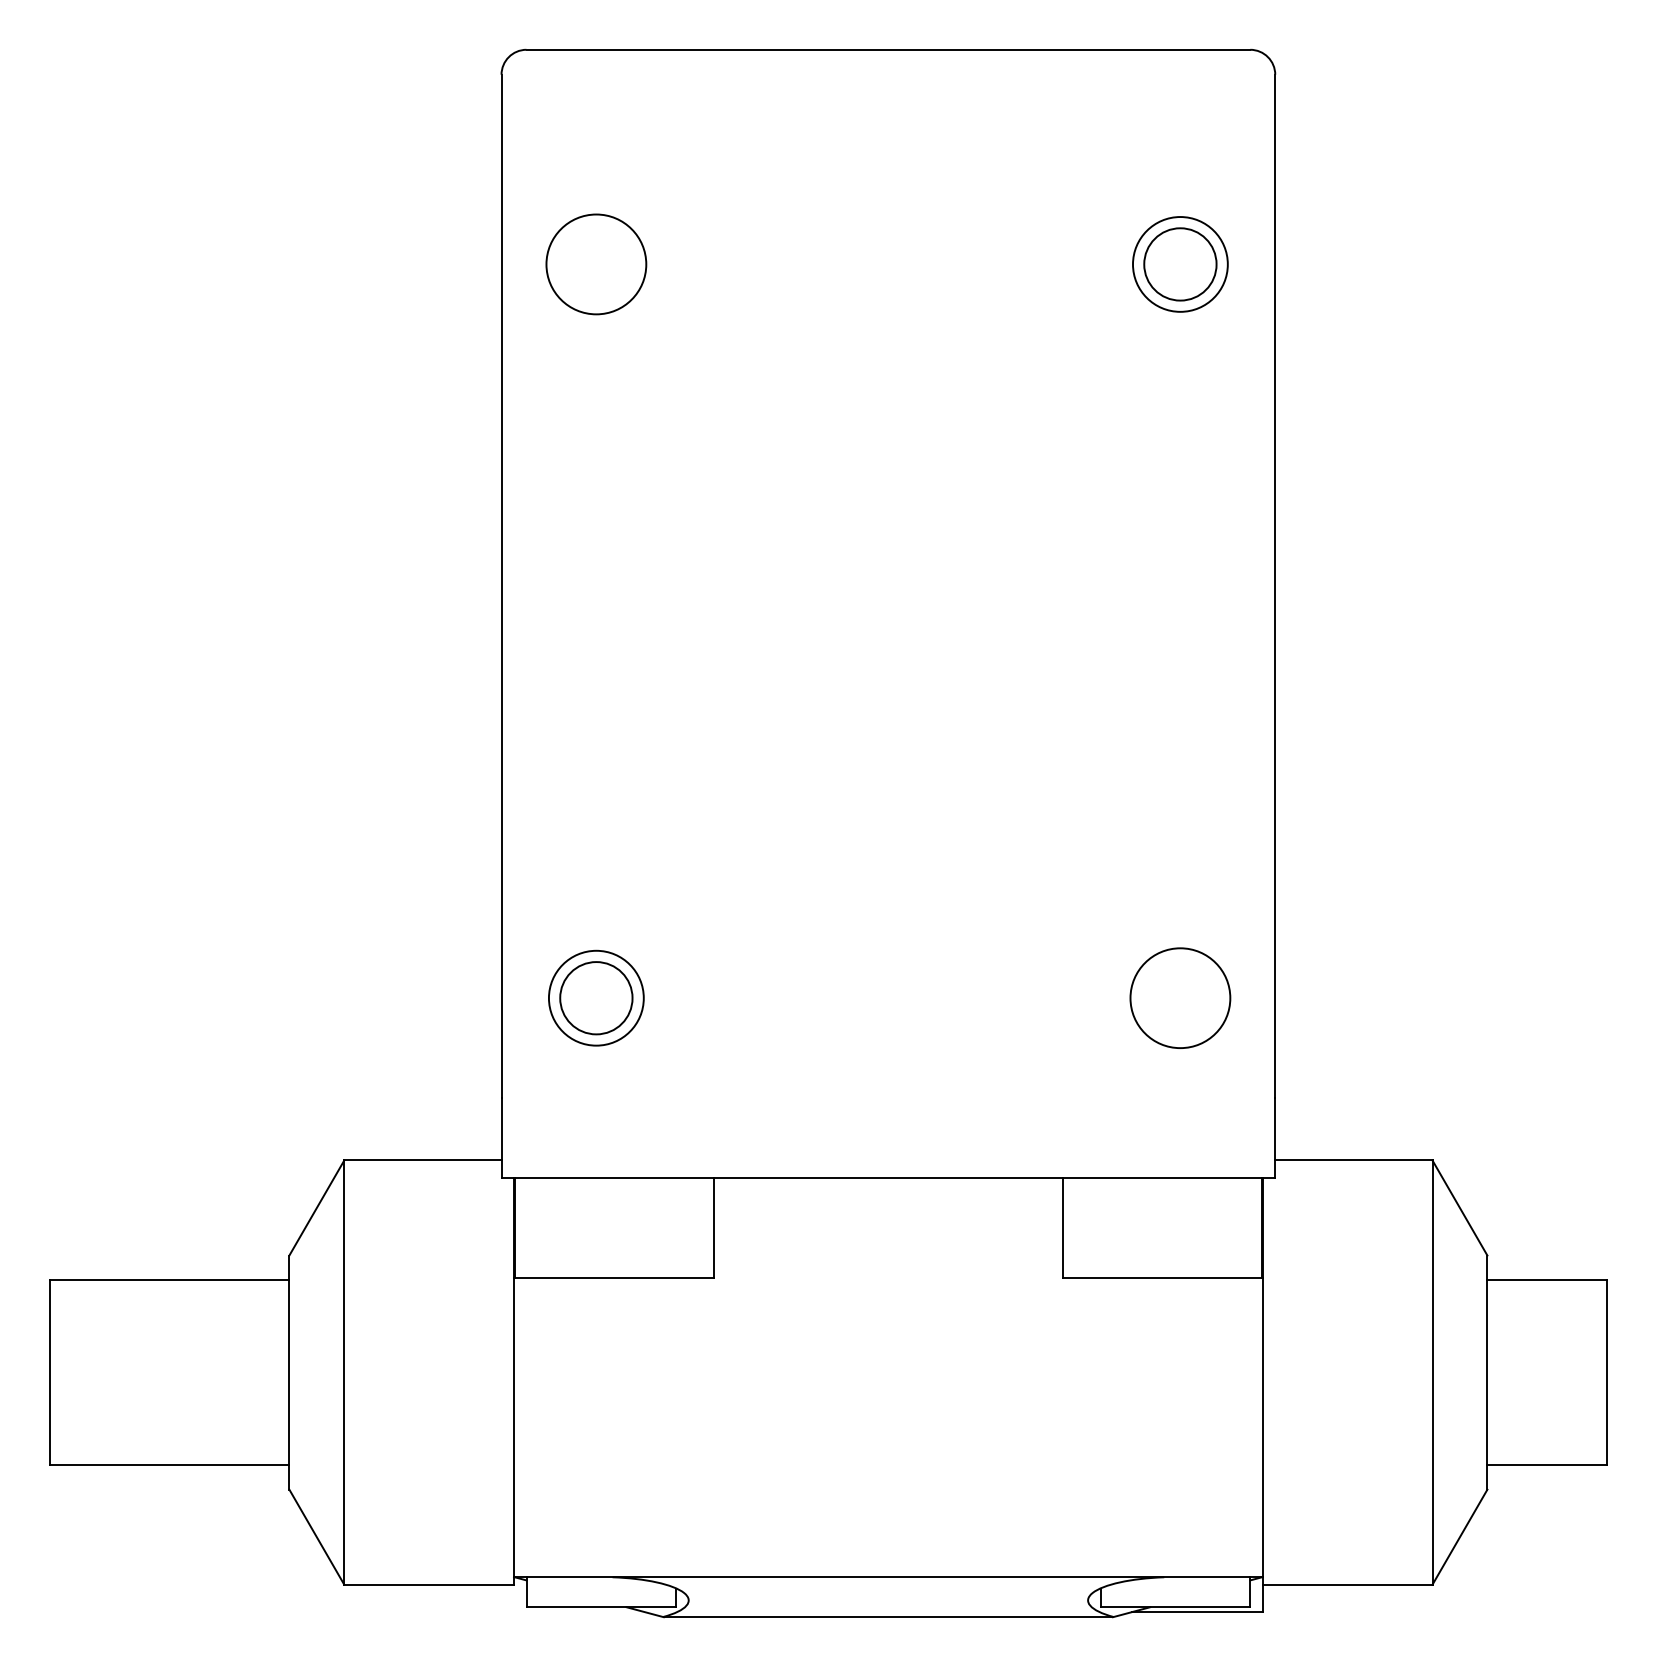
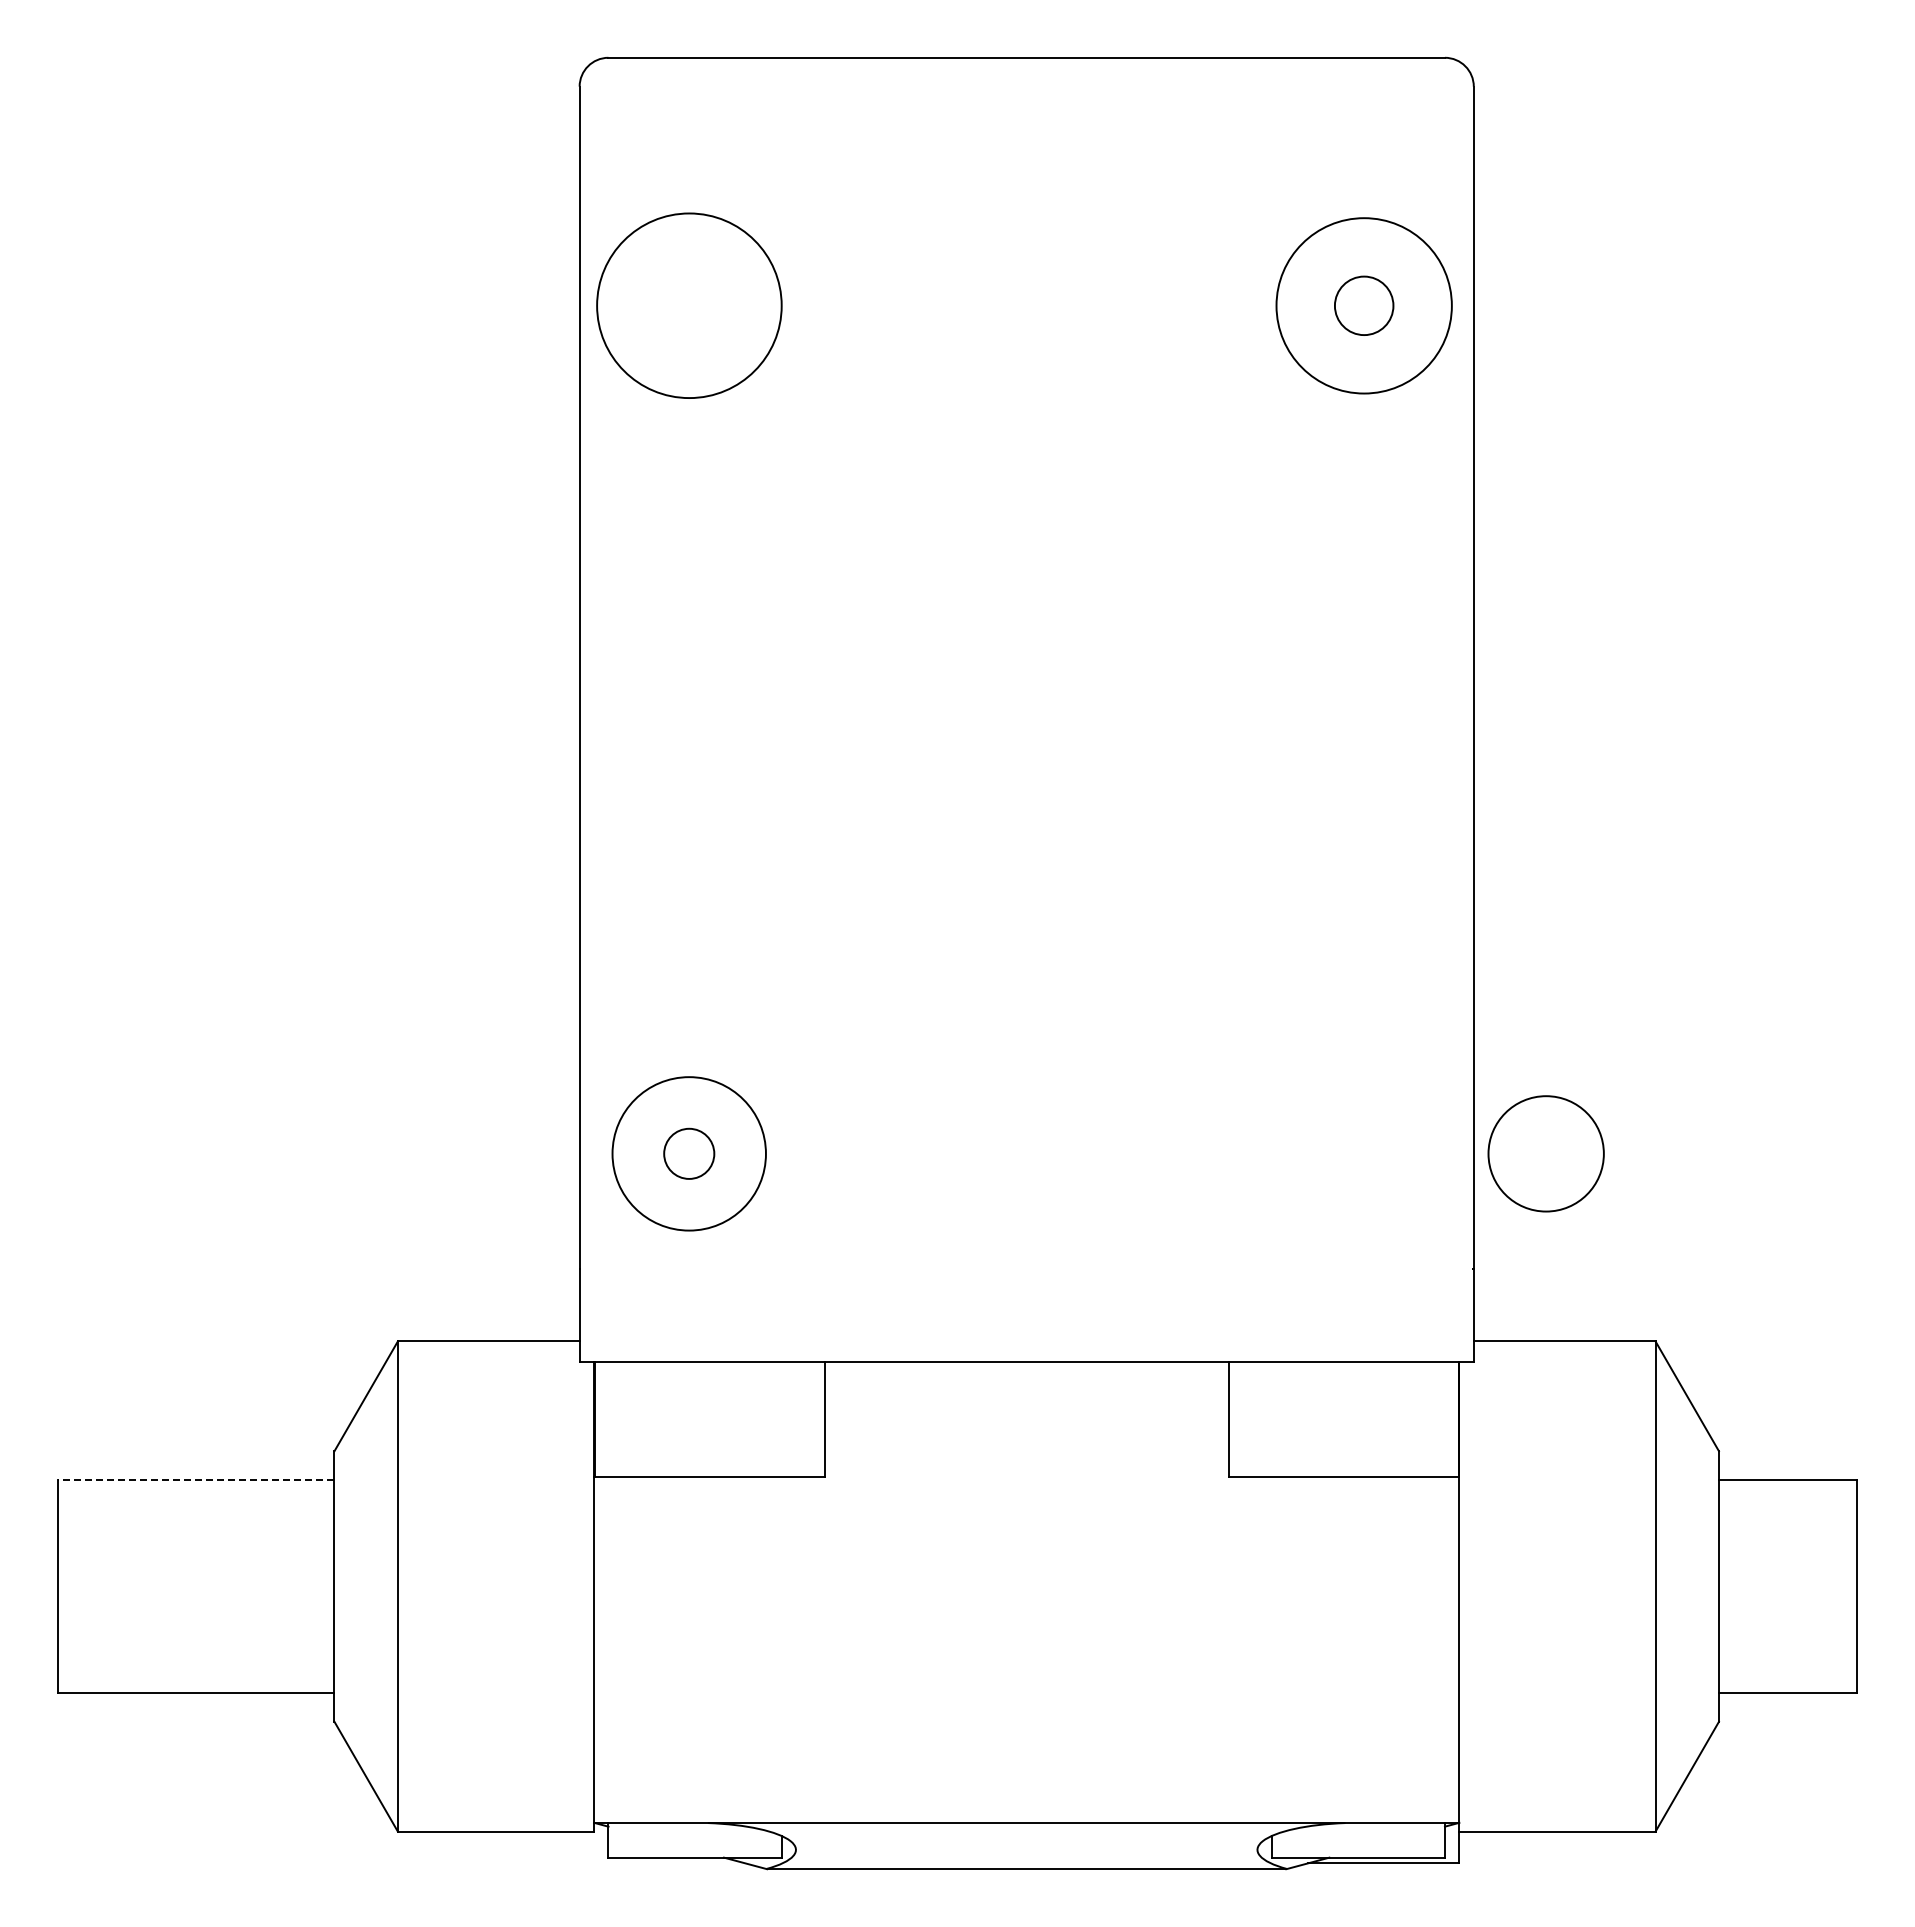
circle: (595, 264) -> (688, 305), size x1.6
circle: (1179, 264) -> (1363, 305), size x0.7
circle: (1180, 264) -> (1364, 305), size x1.6
circle: (596, 997) -> (689, 1153), size x0.6
circle: (596, 997) -> (689, 1153), size x1.4
circle: (1179, 997) -> (1545, 1153), moved
line: (169, 1279) -> (195, 1479), solid -> dashed

